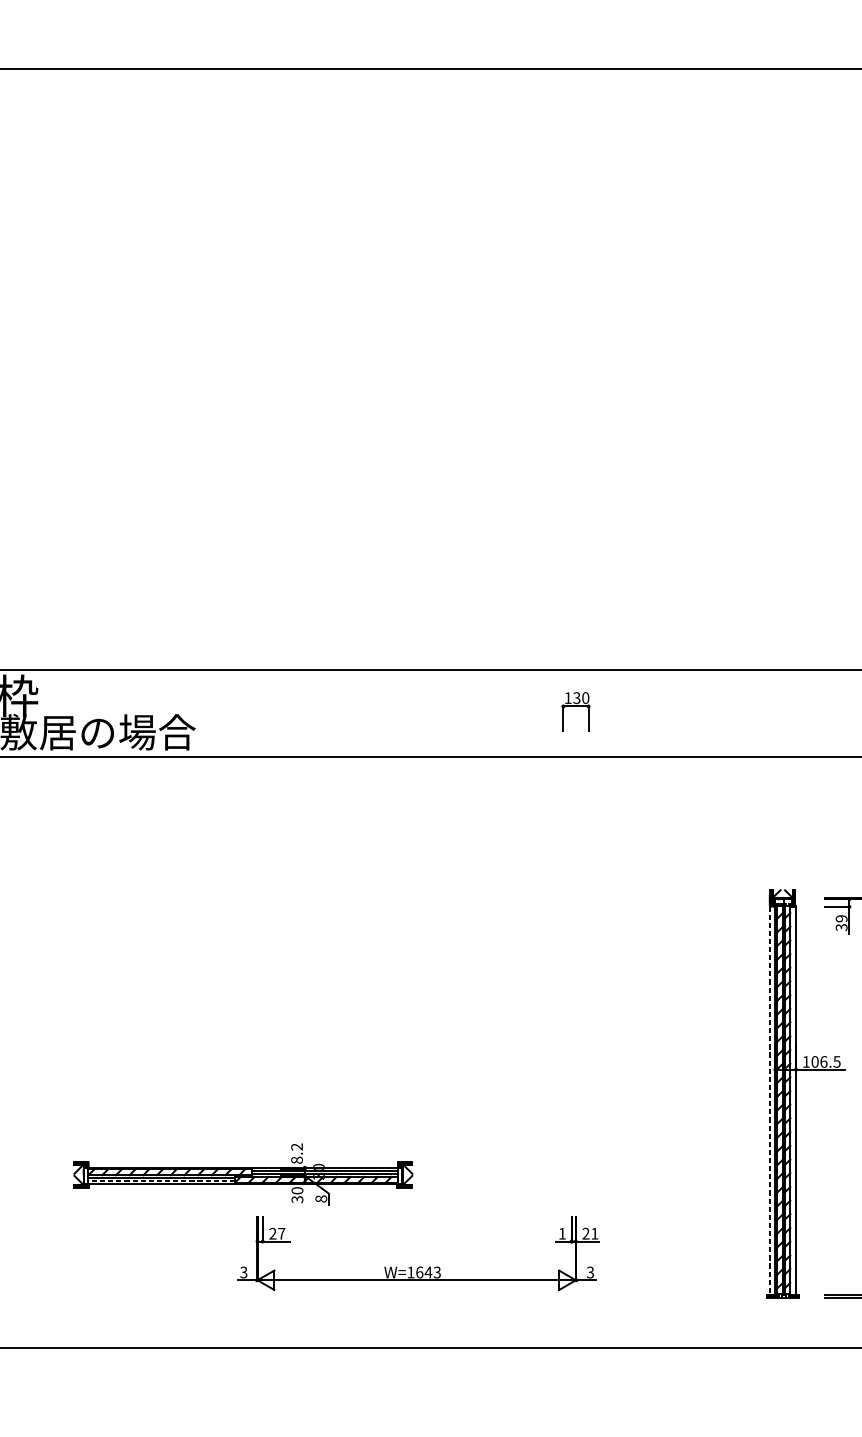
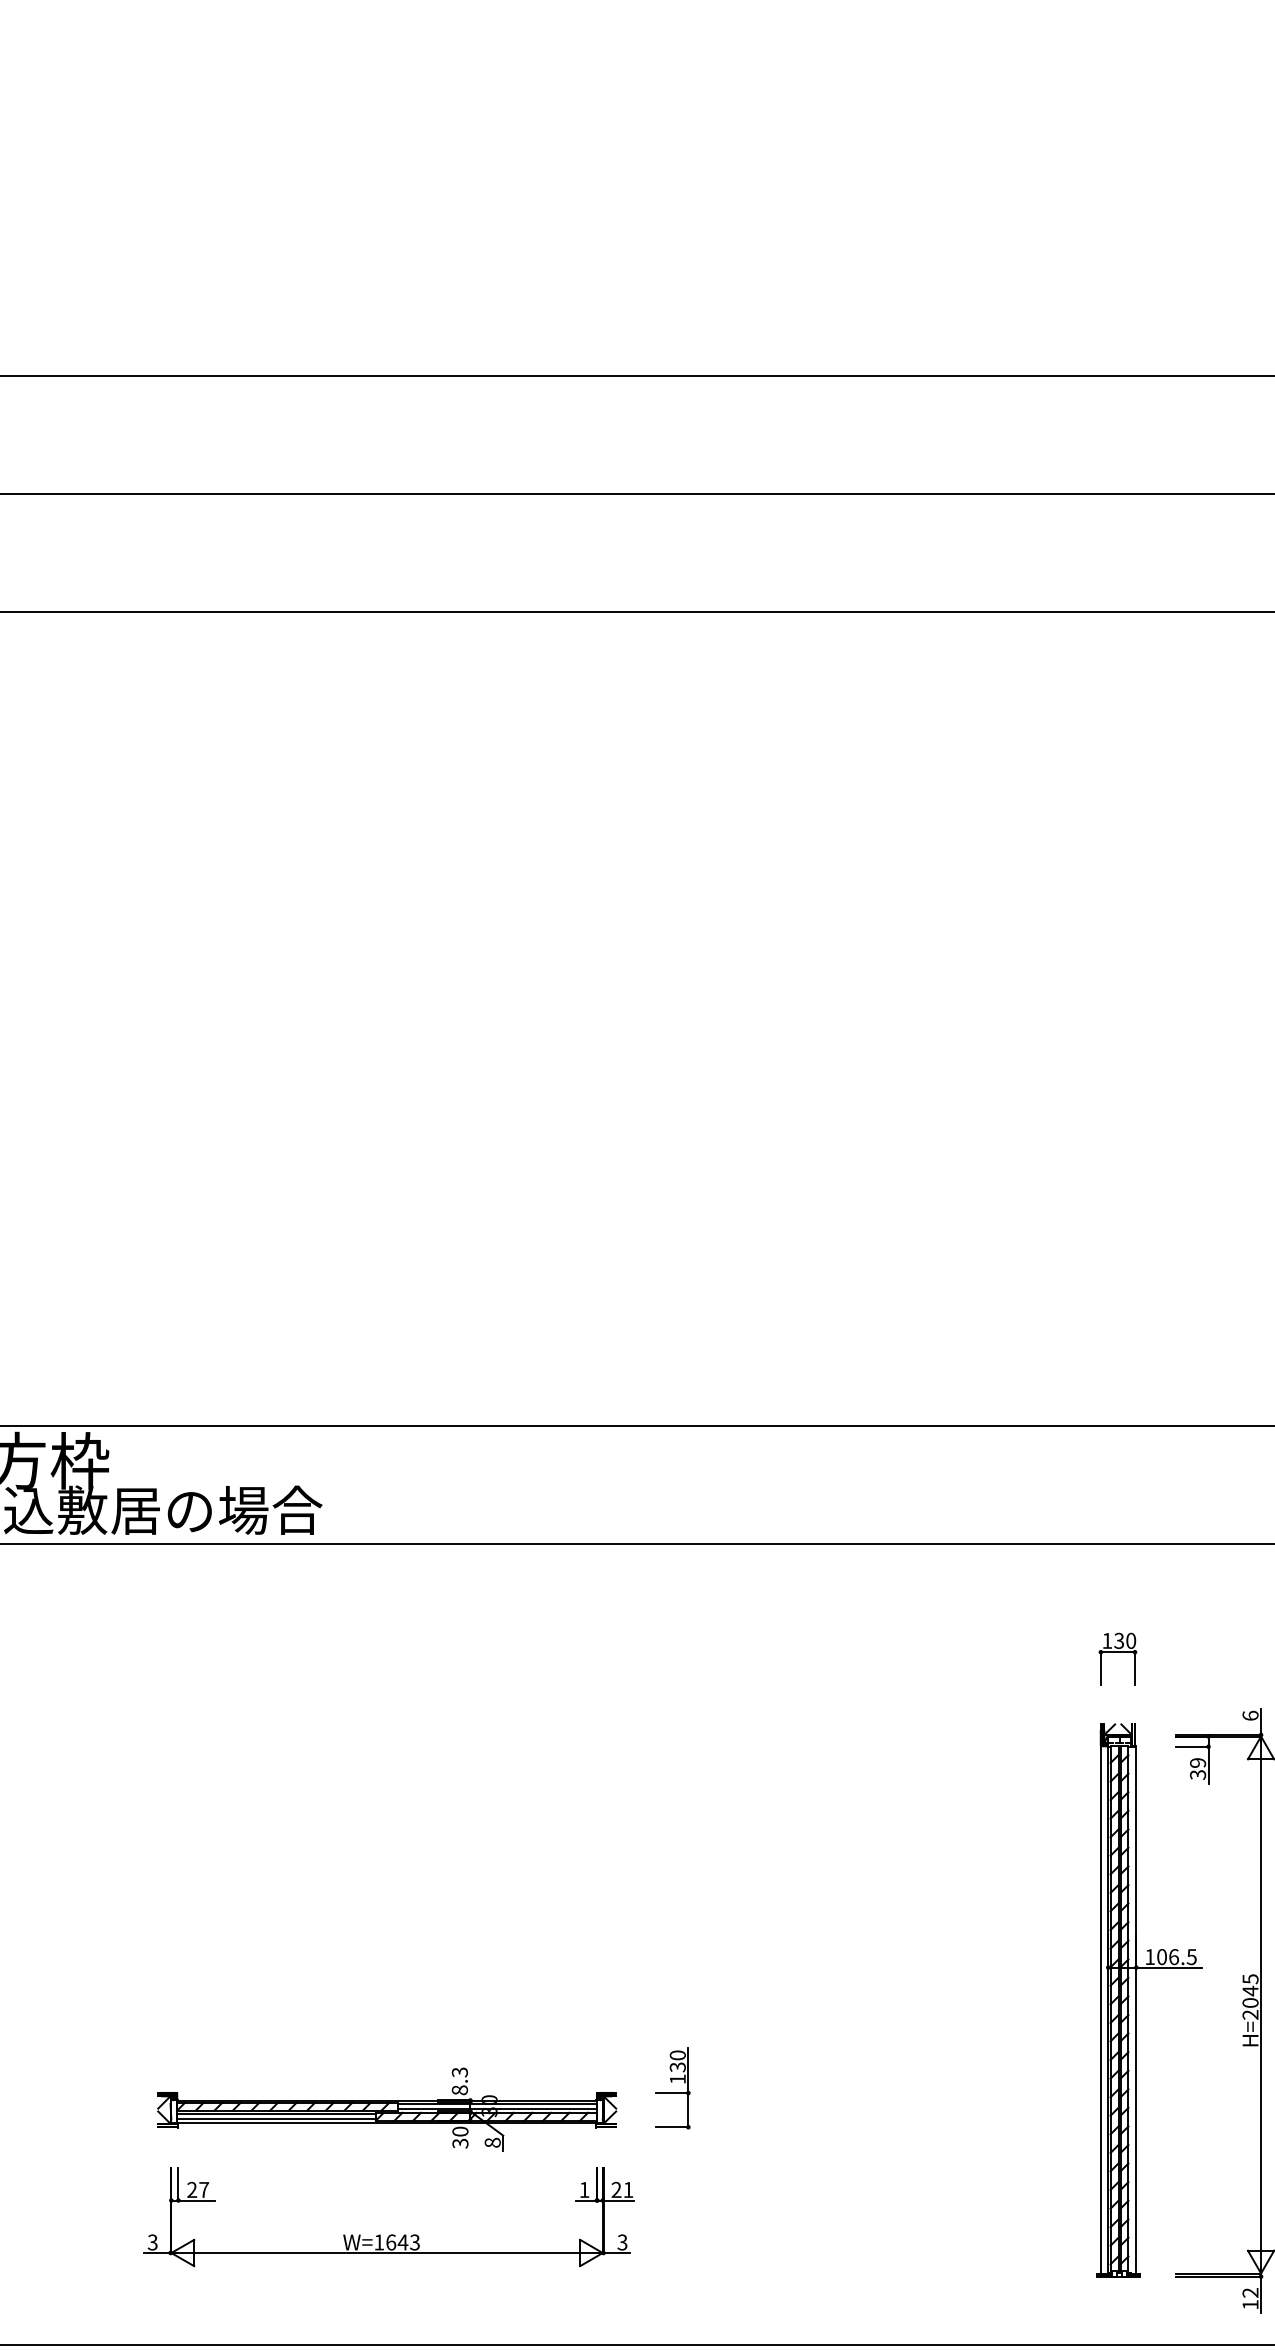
part: (575, 711) -> (1117, 1658), moved
line: (769, 1100) -> (1100, 2009), dashed -> solid
text: (296, 1147) -> (459, 2072), 8.2 -> 8.3
part: (453, 1158) -> (672, 2088), added
line: (161, 1181) -> (276, 2118), dashed -> solid
part: (419, 1266) -> (390, 2234), moved

